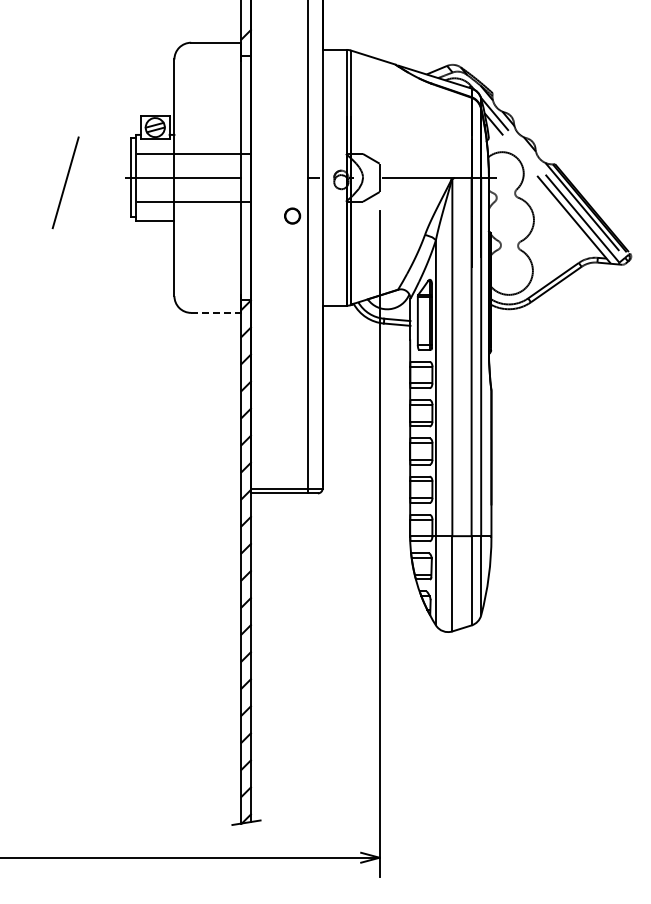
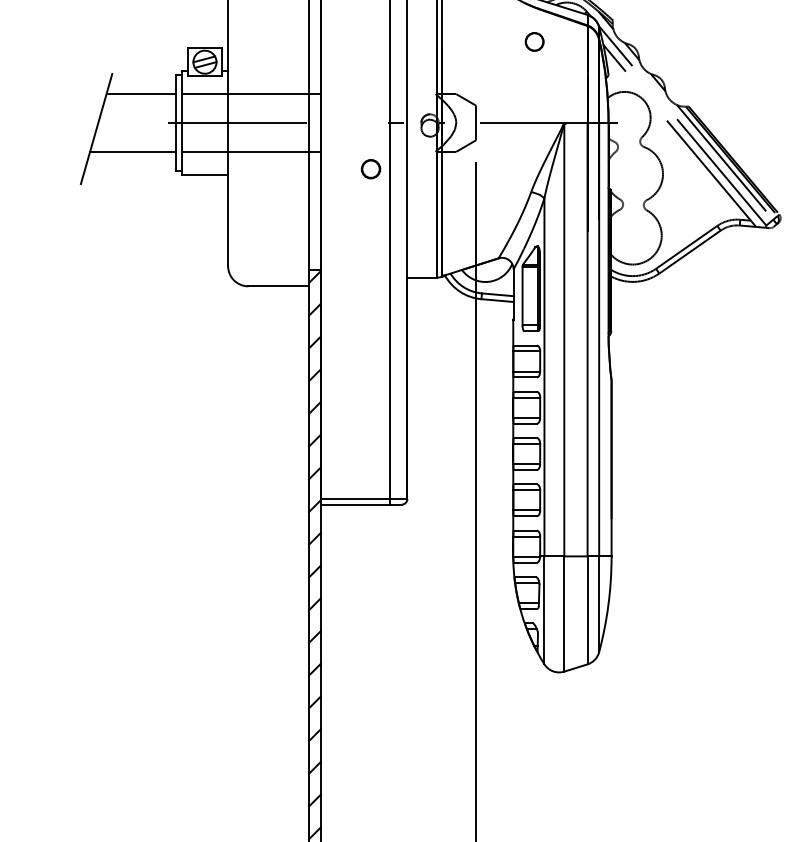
part: (427, 110) -> (534, 41), added
line: (102, 153) -> (141, 93), added
line: (95, 201) -> (132, 151), added
line: (216, 312) -> (279, 285), dashed -> solid

